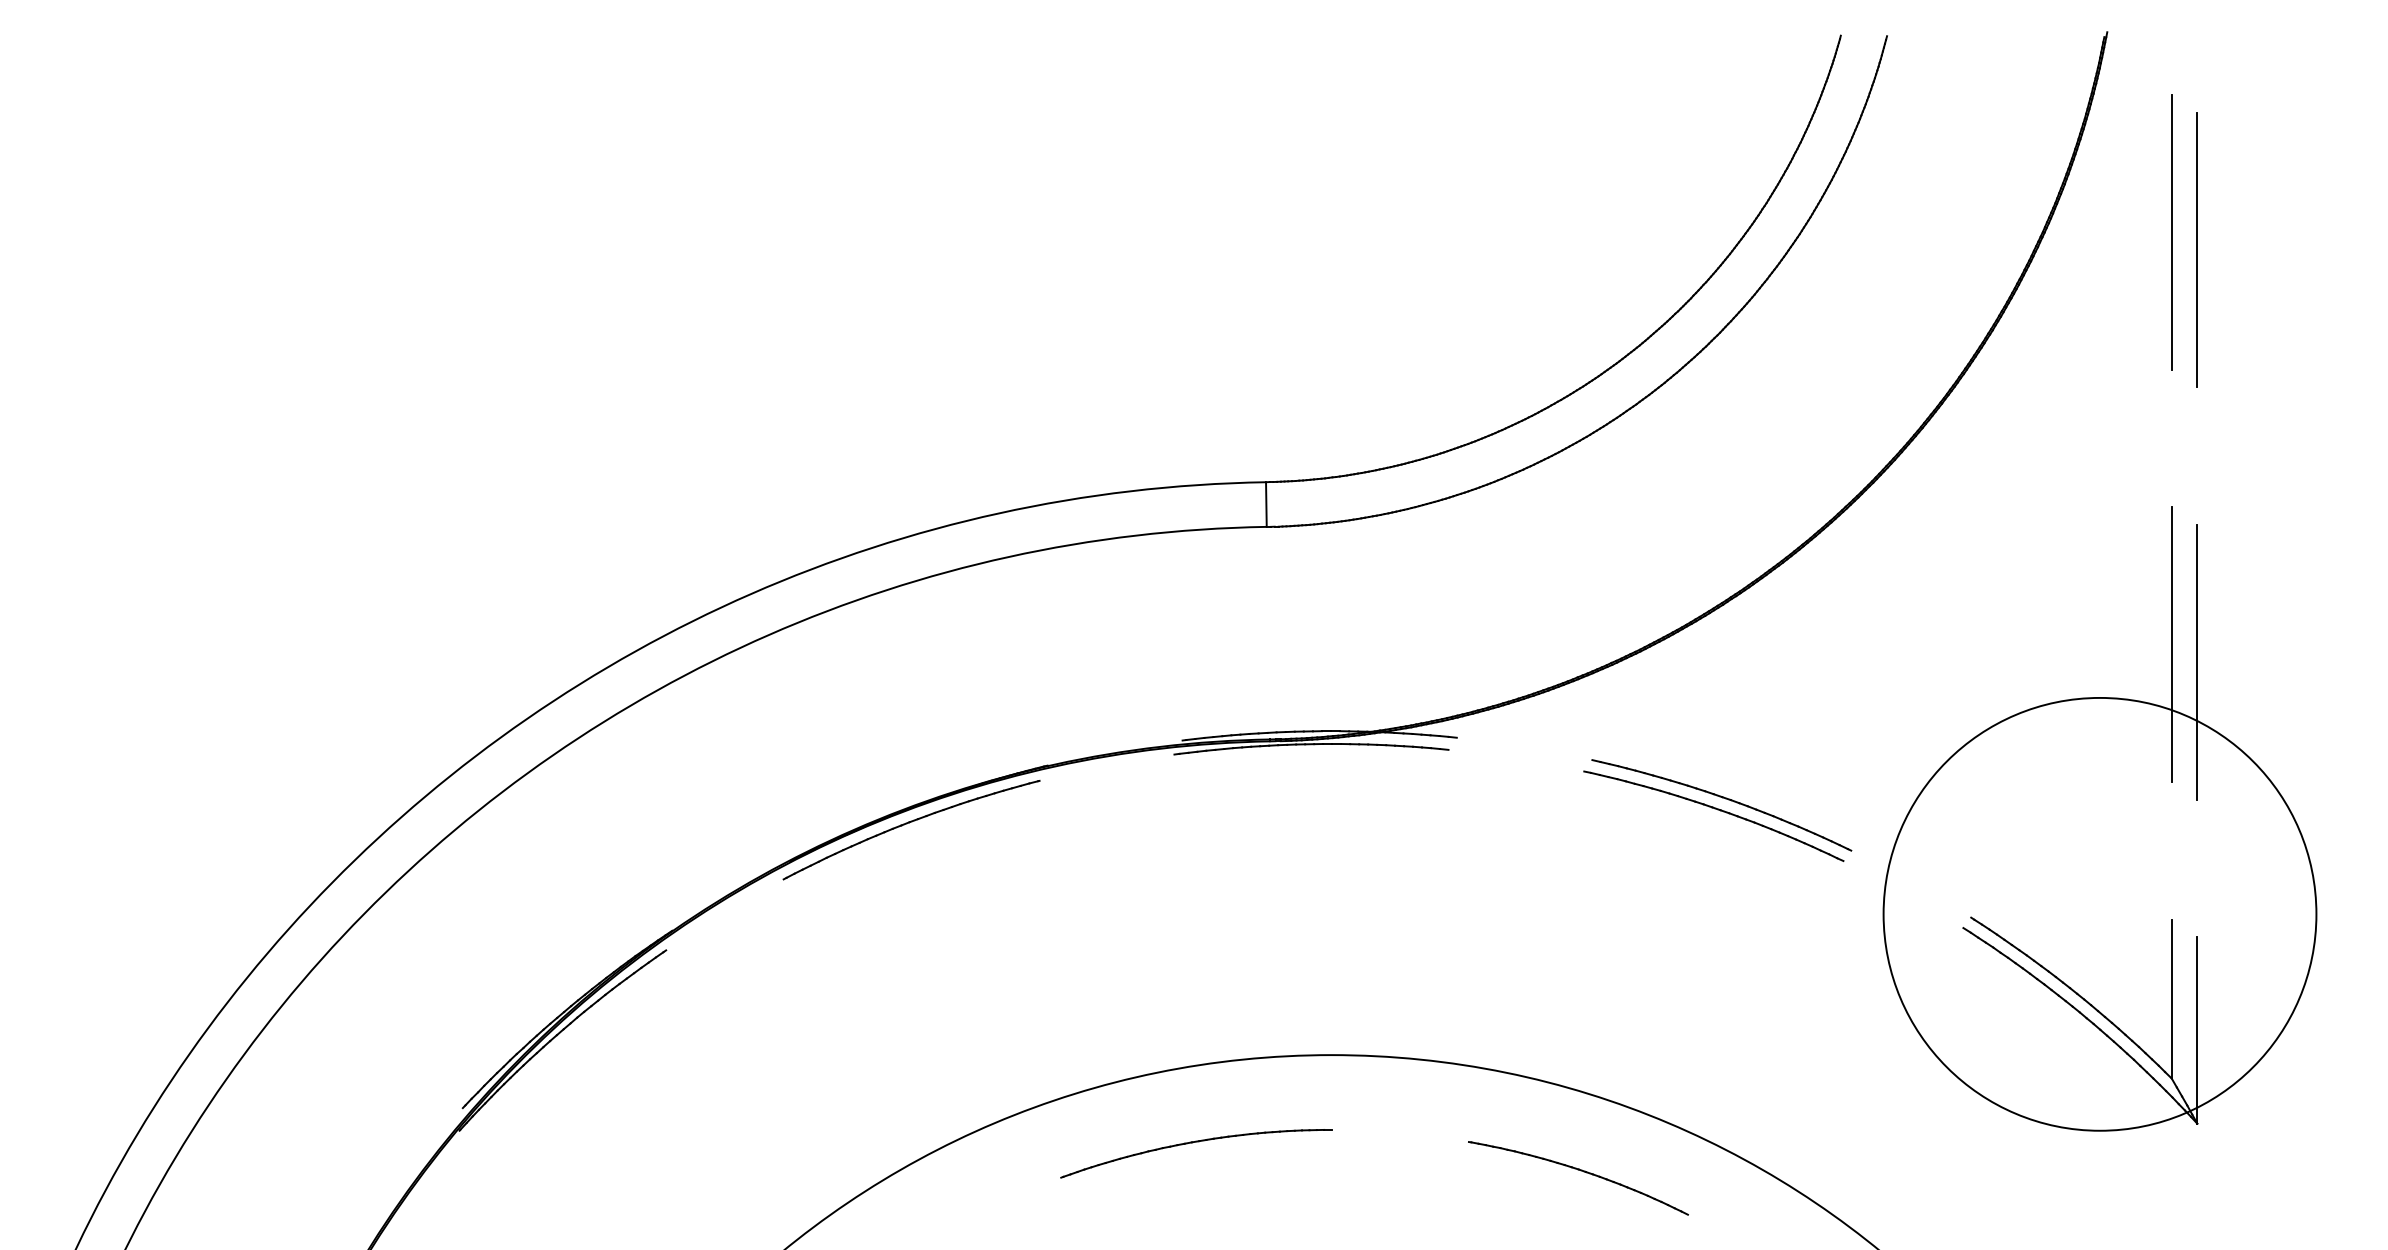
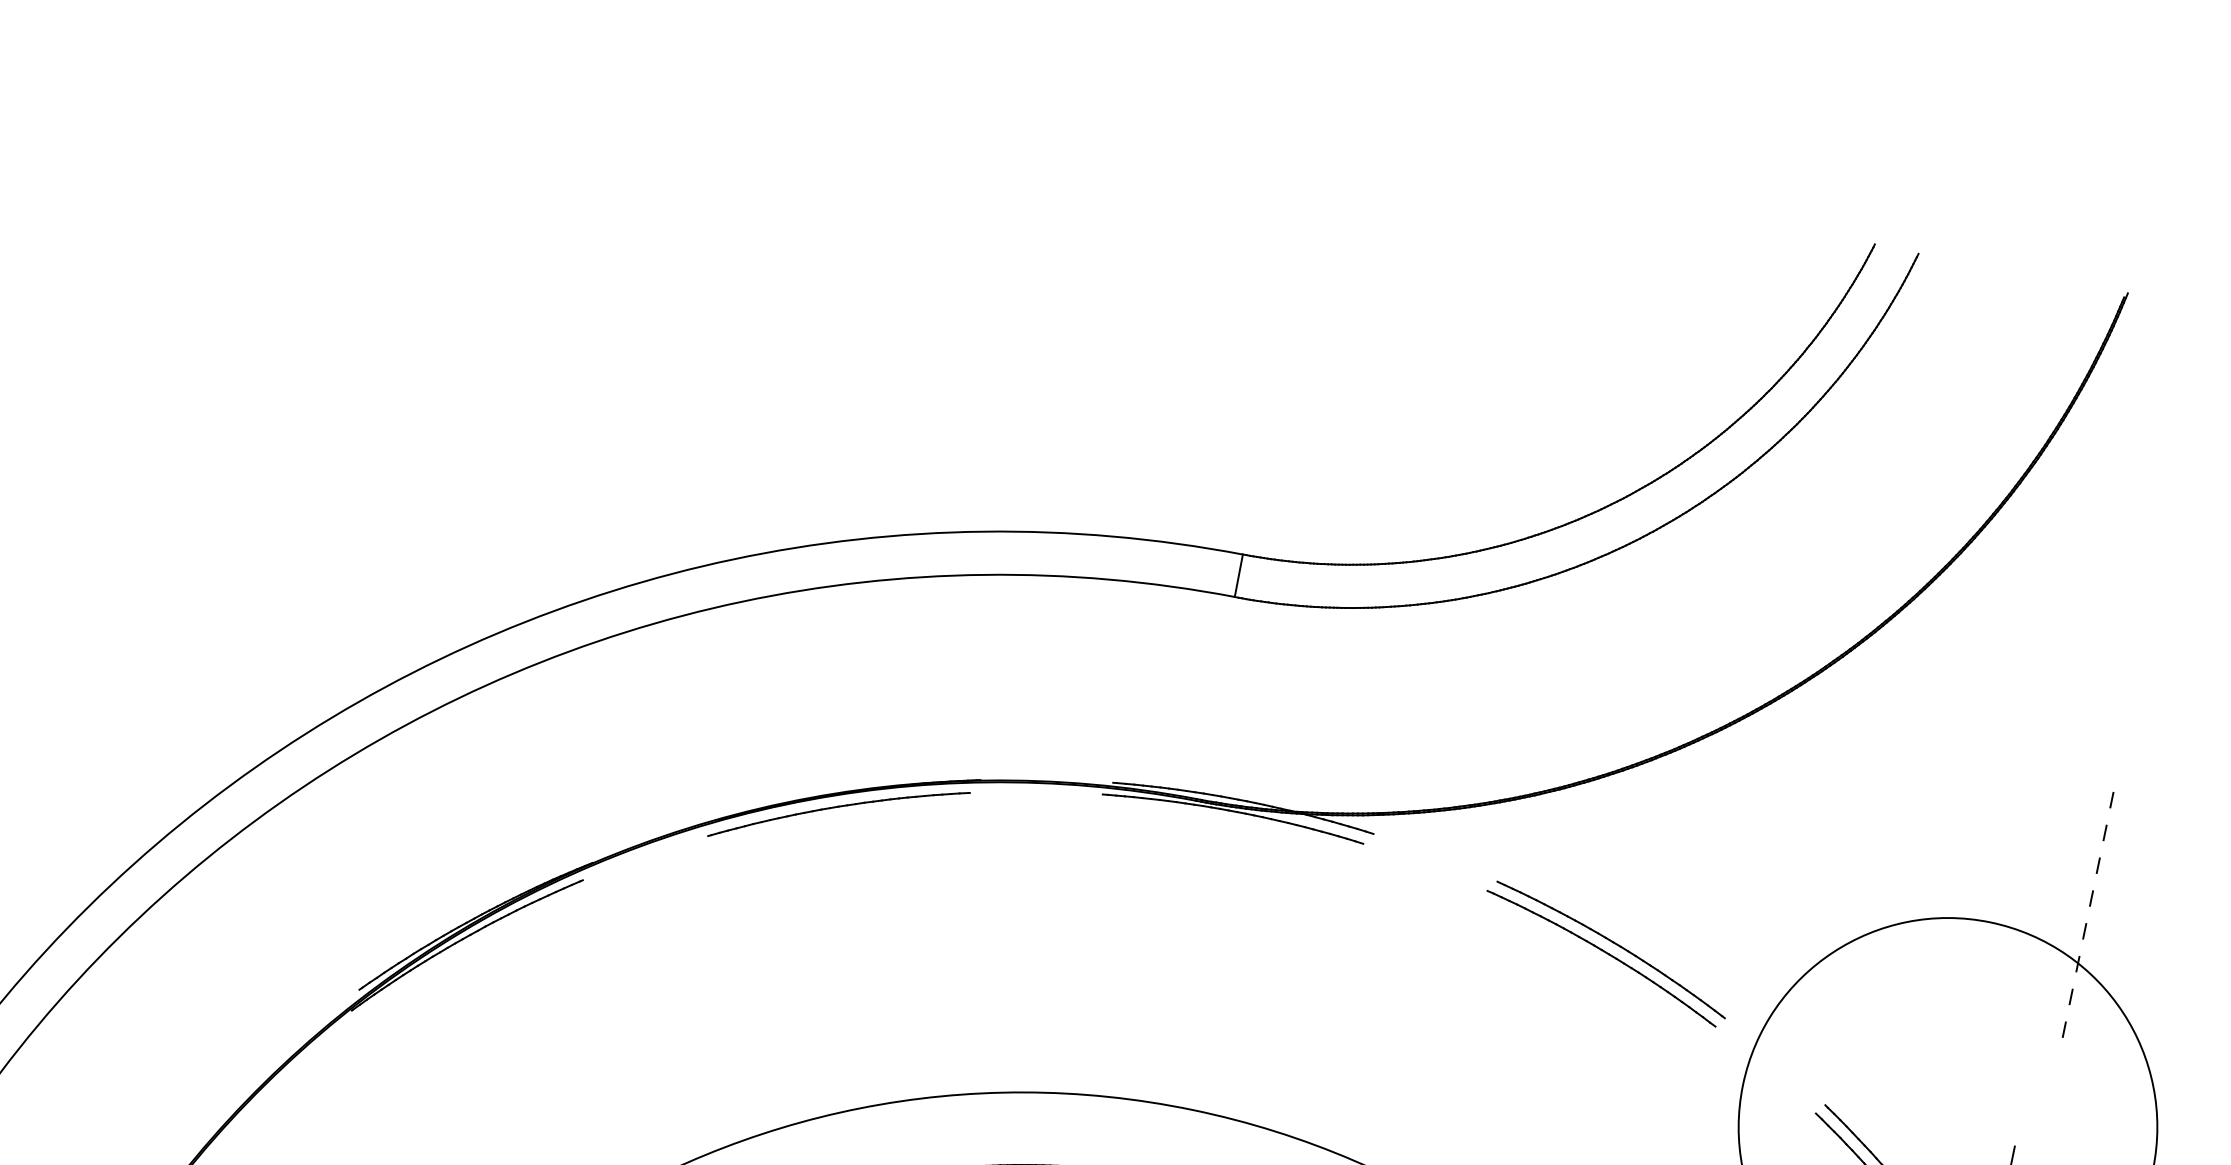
line: (2171, 232) -> (2149, 495), removed
line: (2196, 249) -> (2169, 516), removed
line: (2171, 644) -> (2068, 885), removed
line: (2197, 661) -> (2089, 907), solid -> dashed

